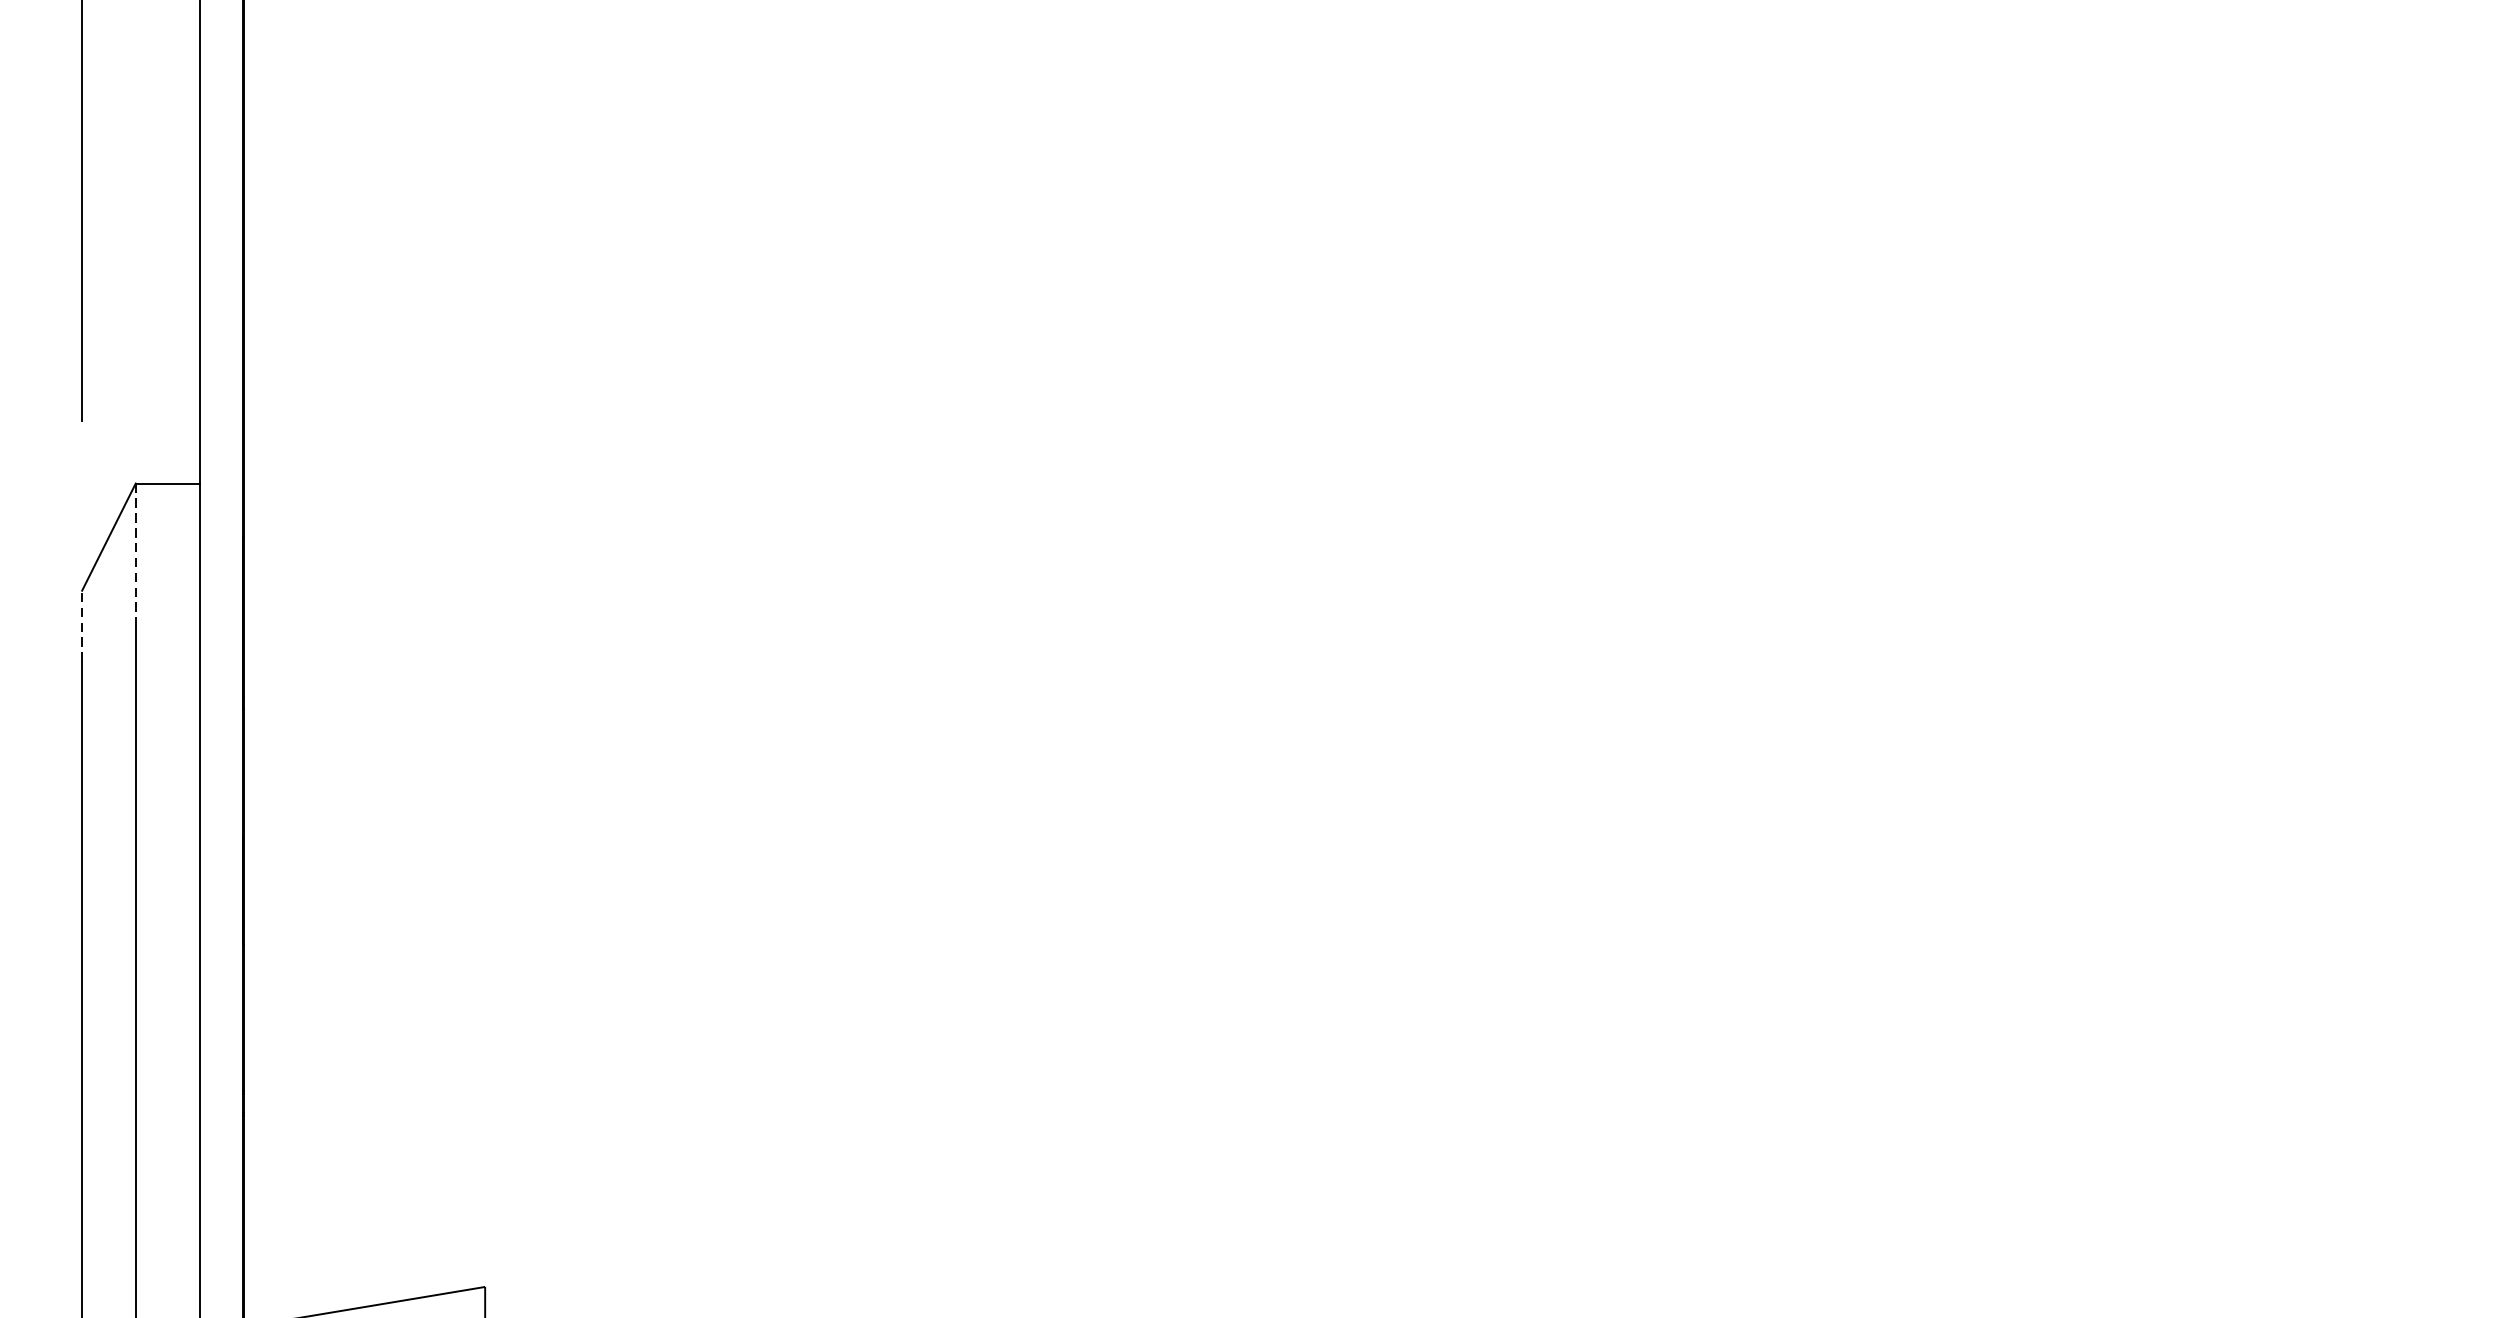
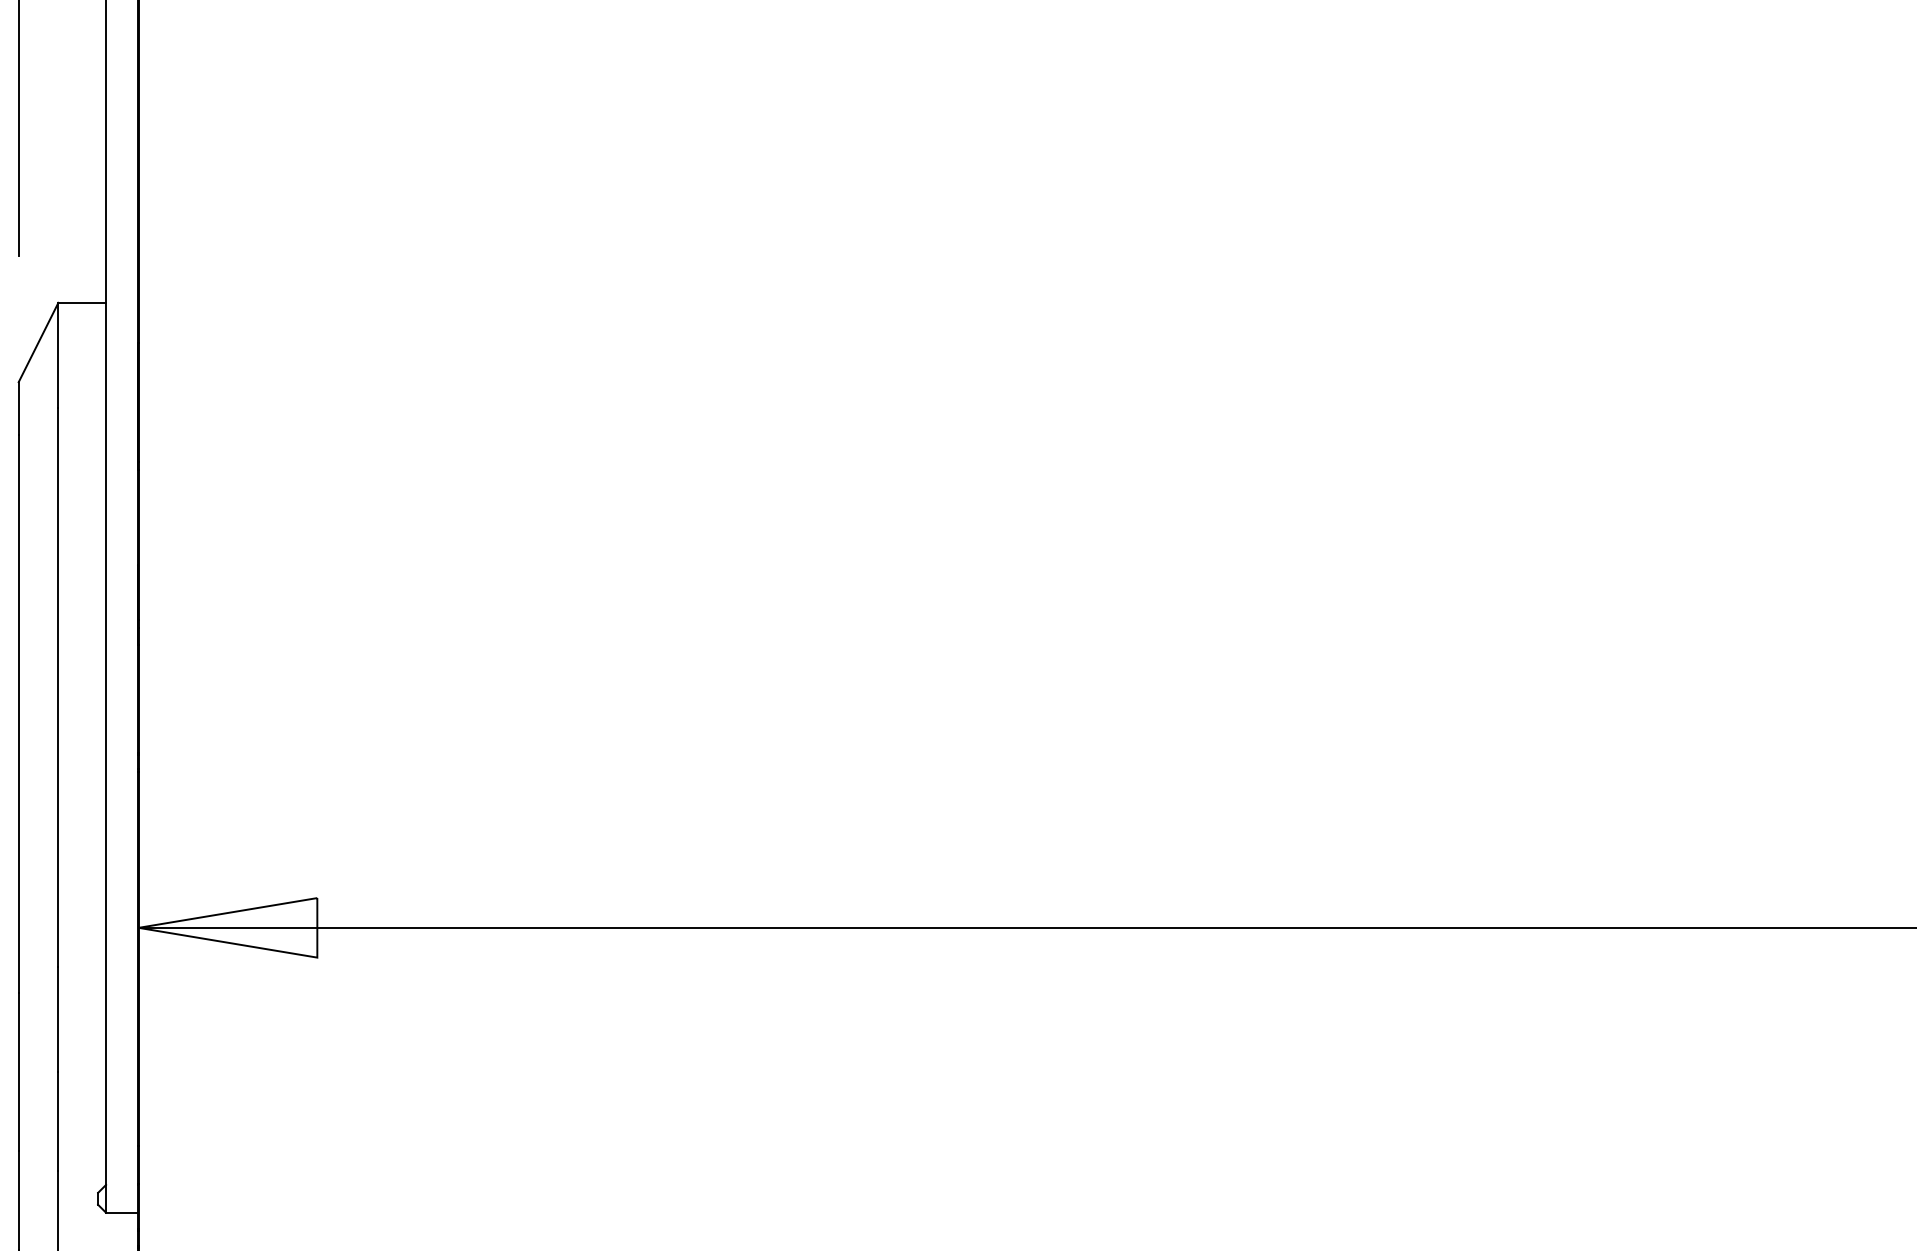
line: (135, 554) -> (58, 355), dashed -> solid
line: (81, 626) -> (18, 408), dashed -> solid

